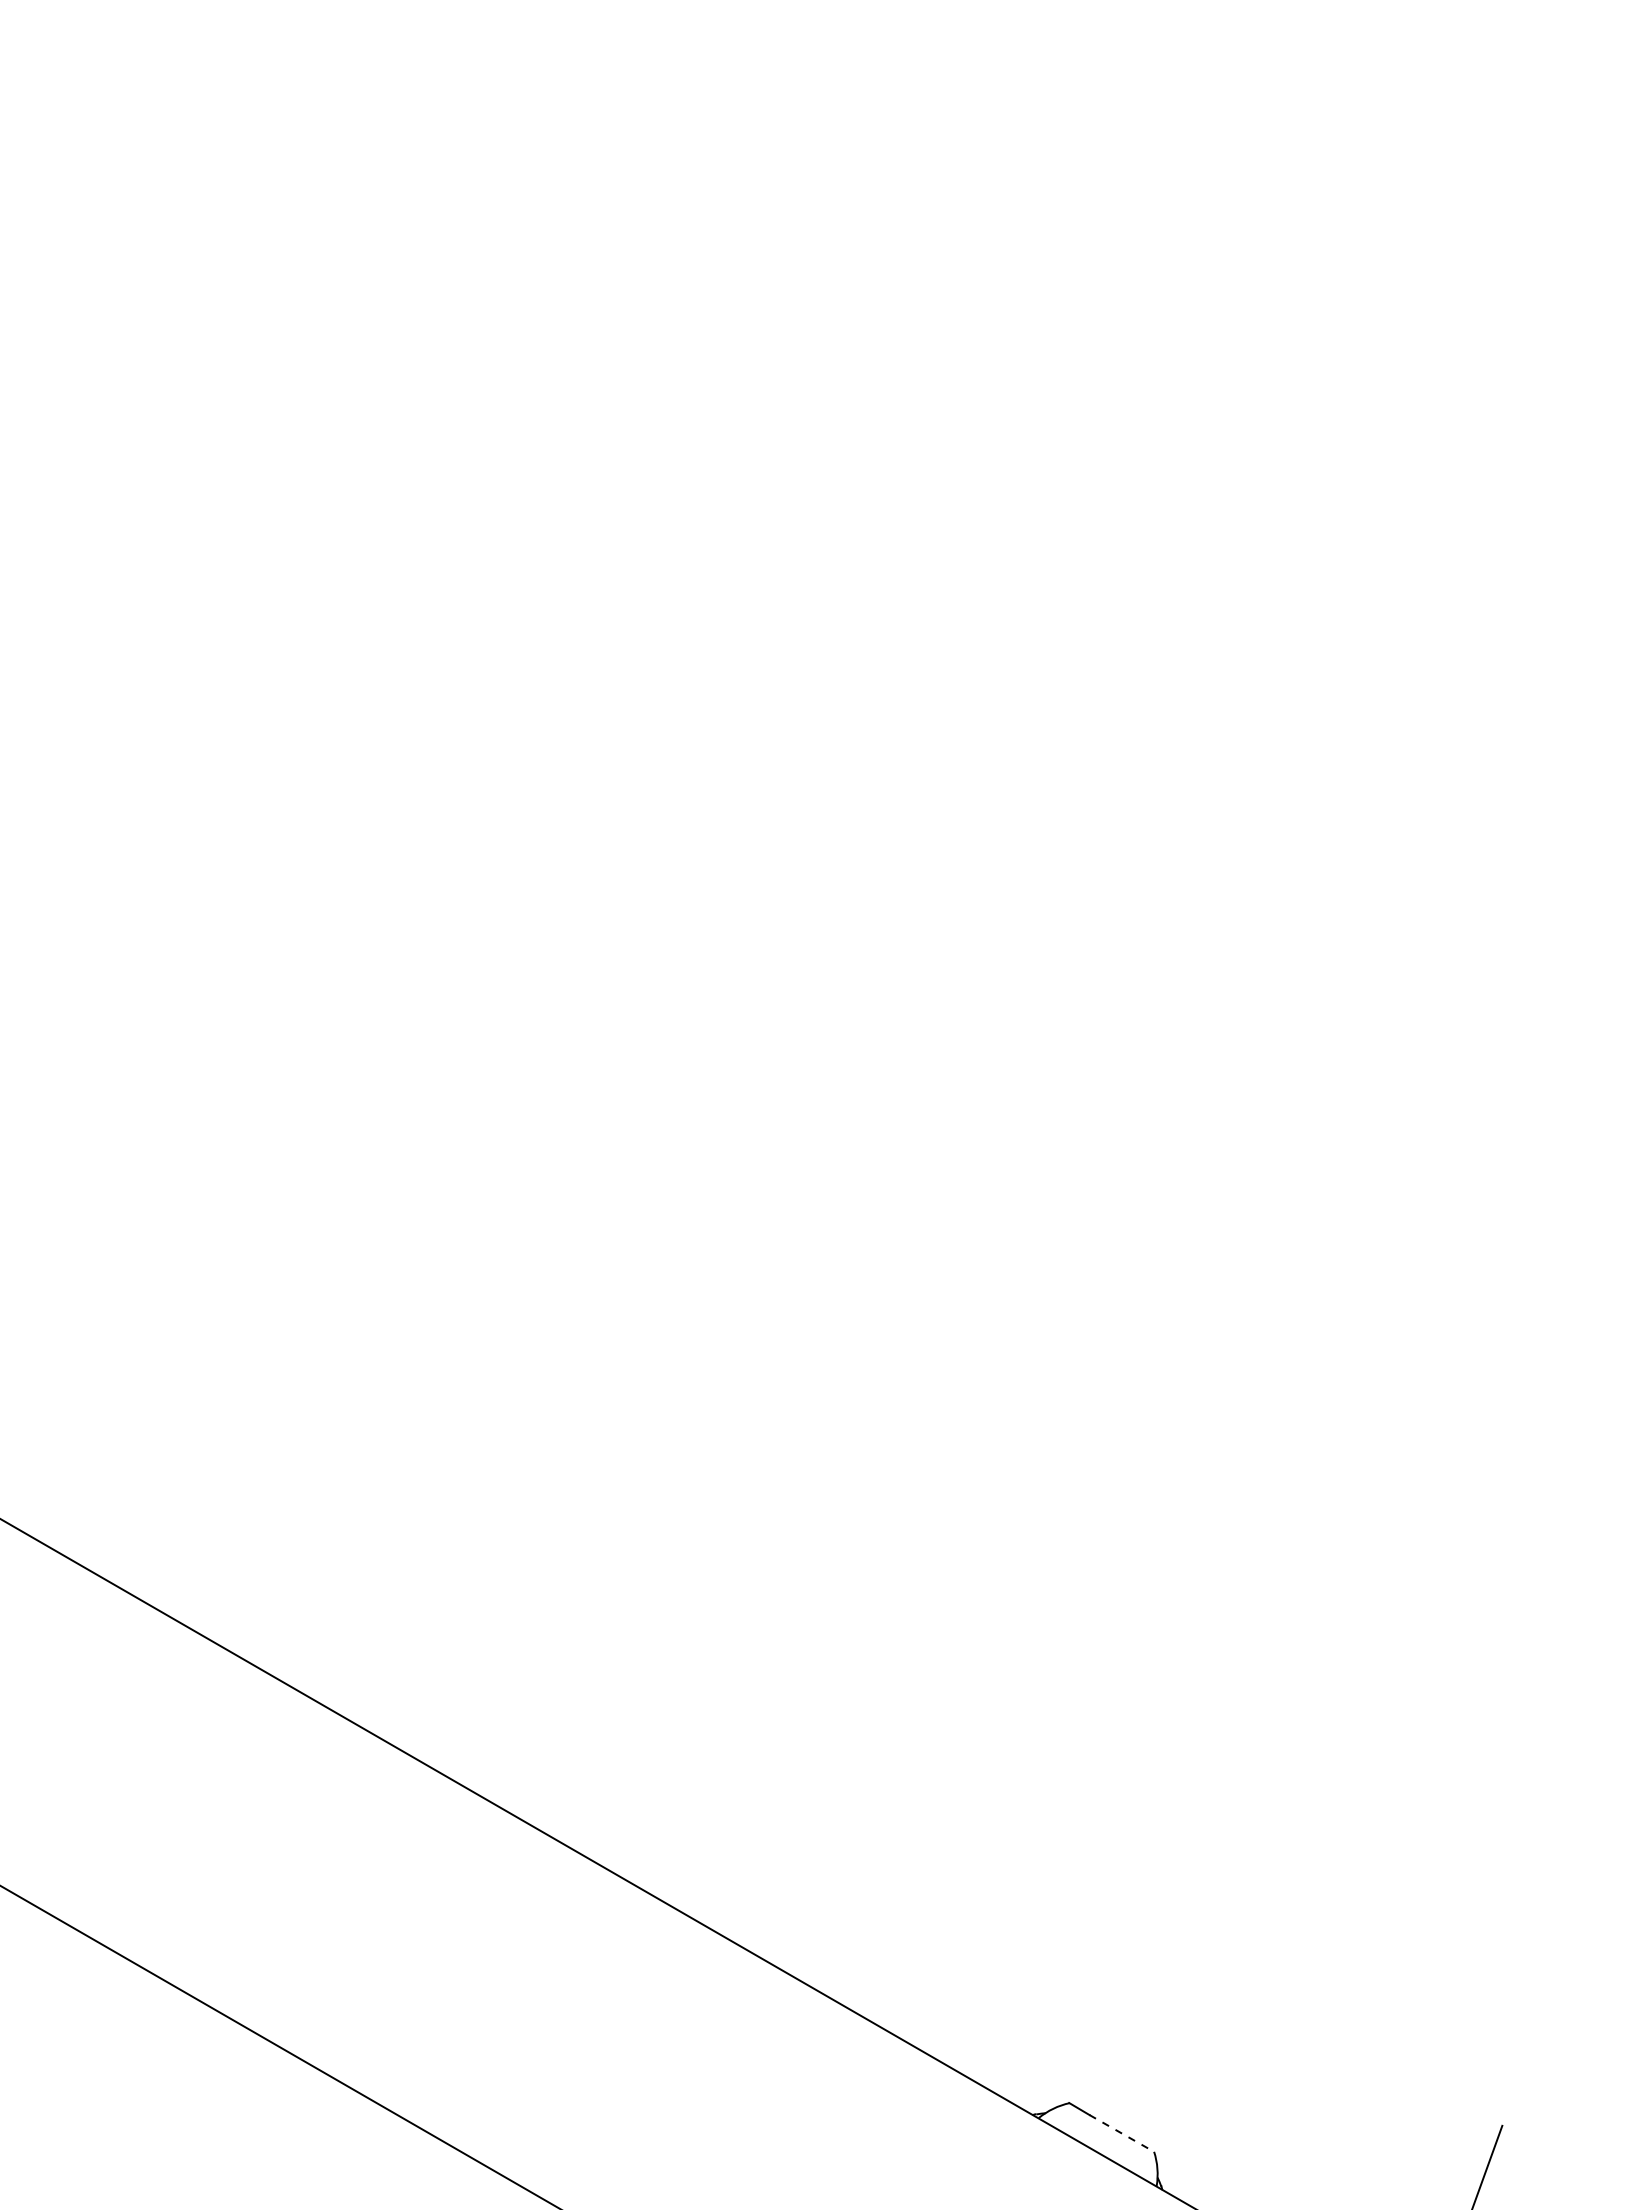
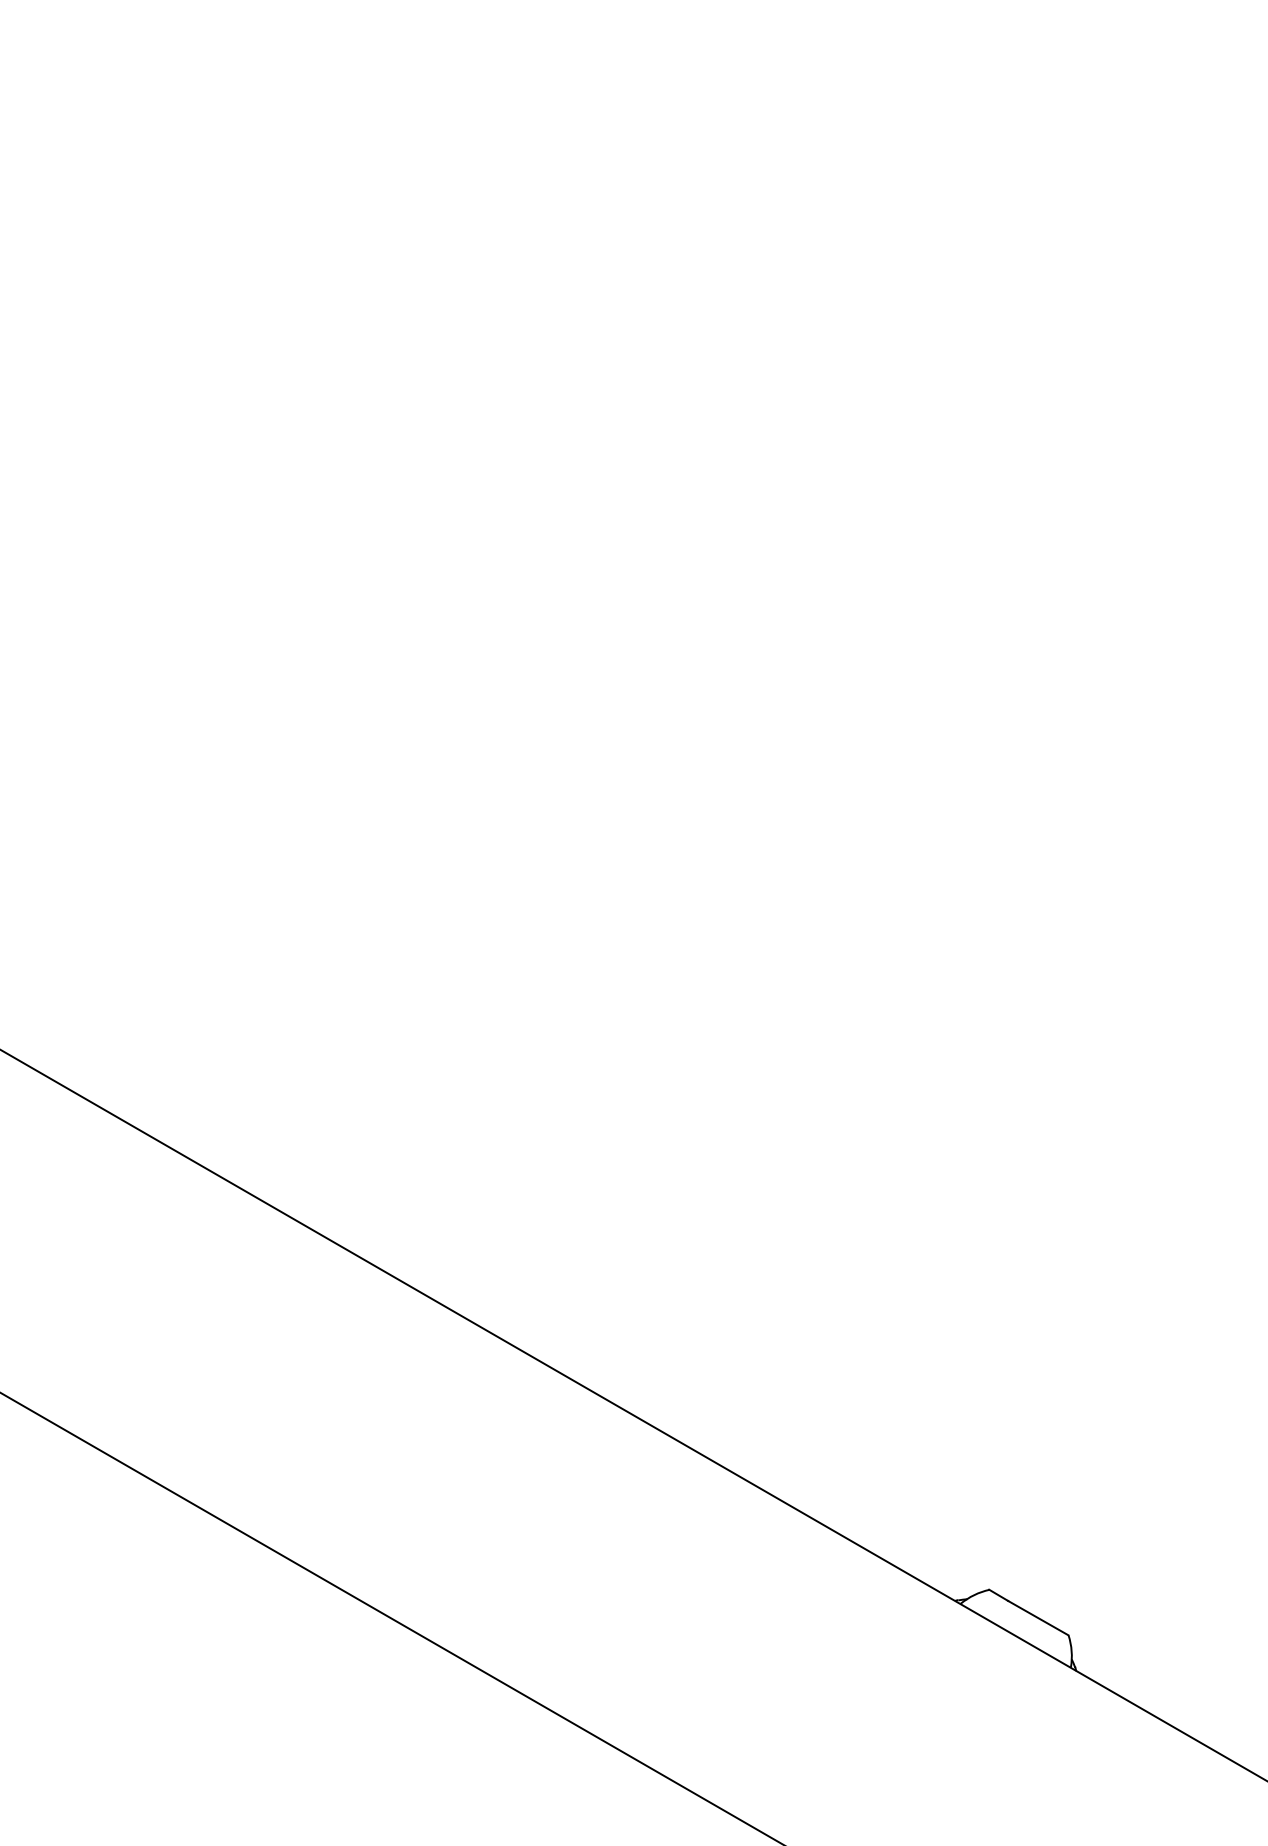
line: (1122, 2133) -> (1038, 1618), dashed -> solid

